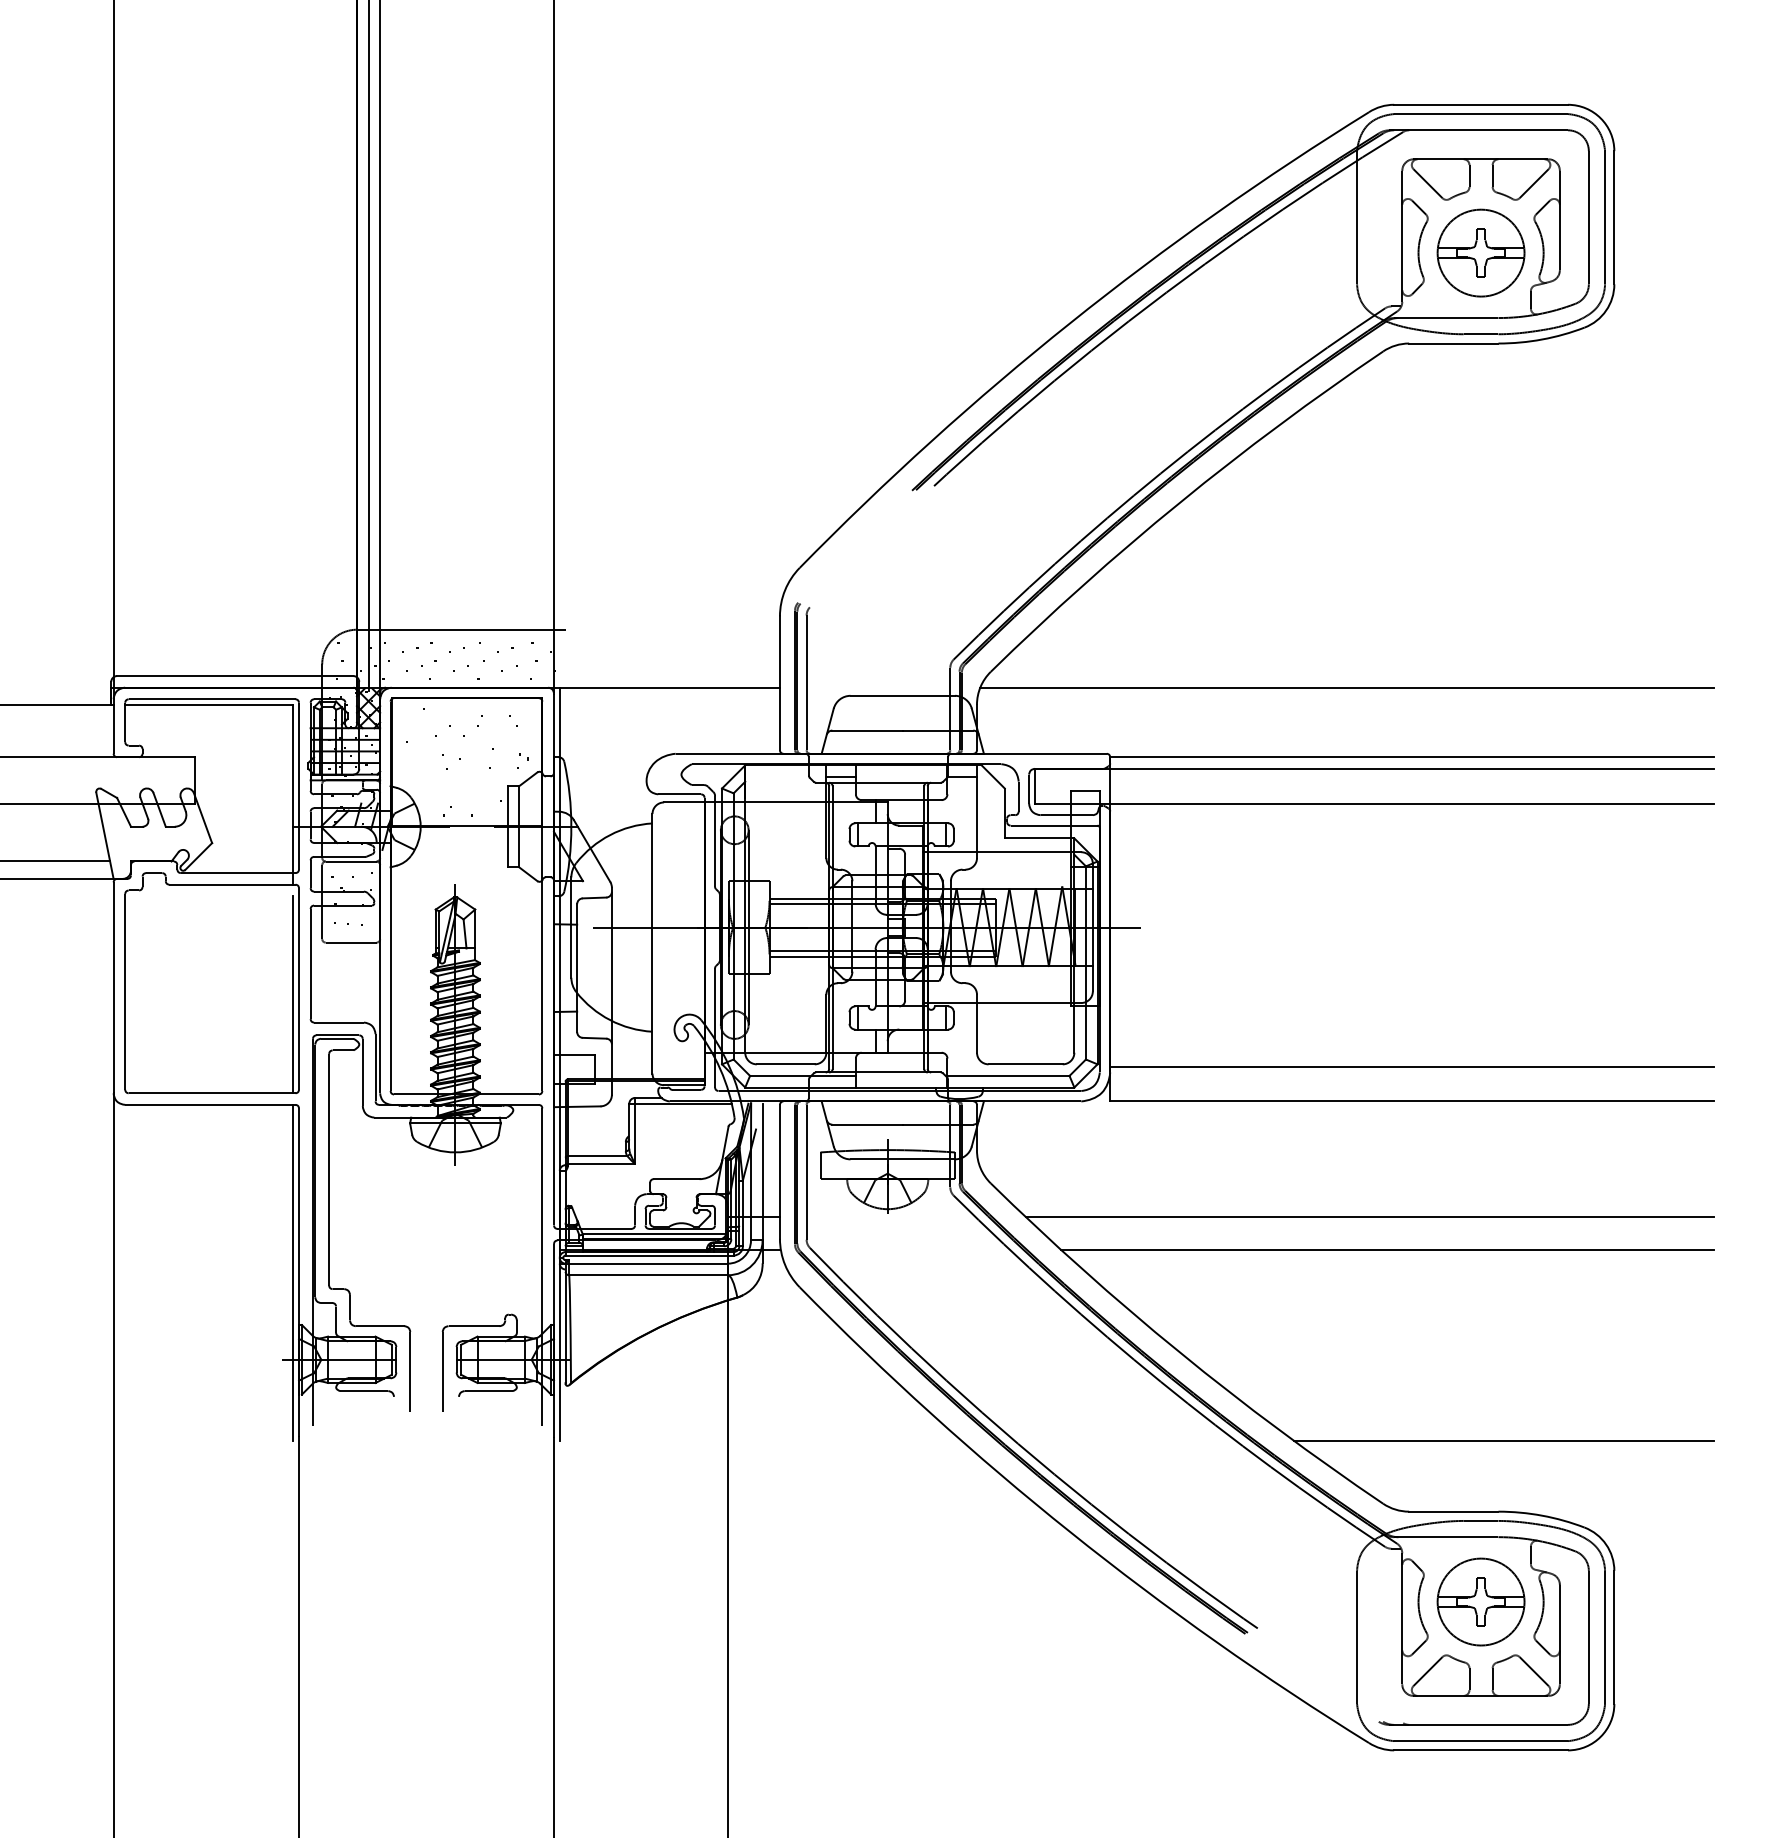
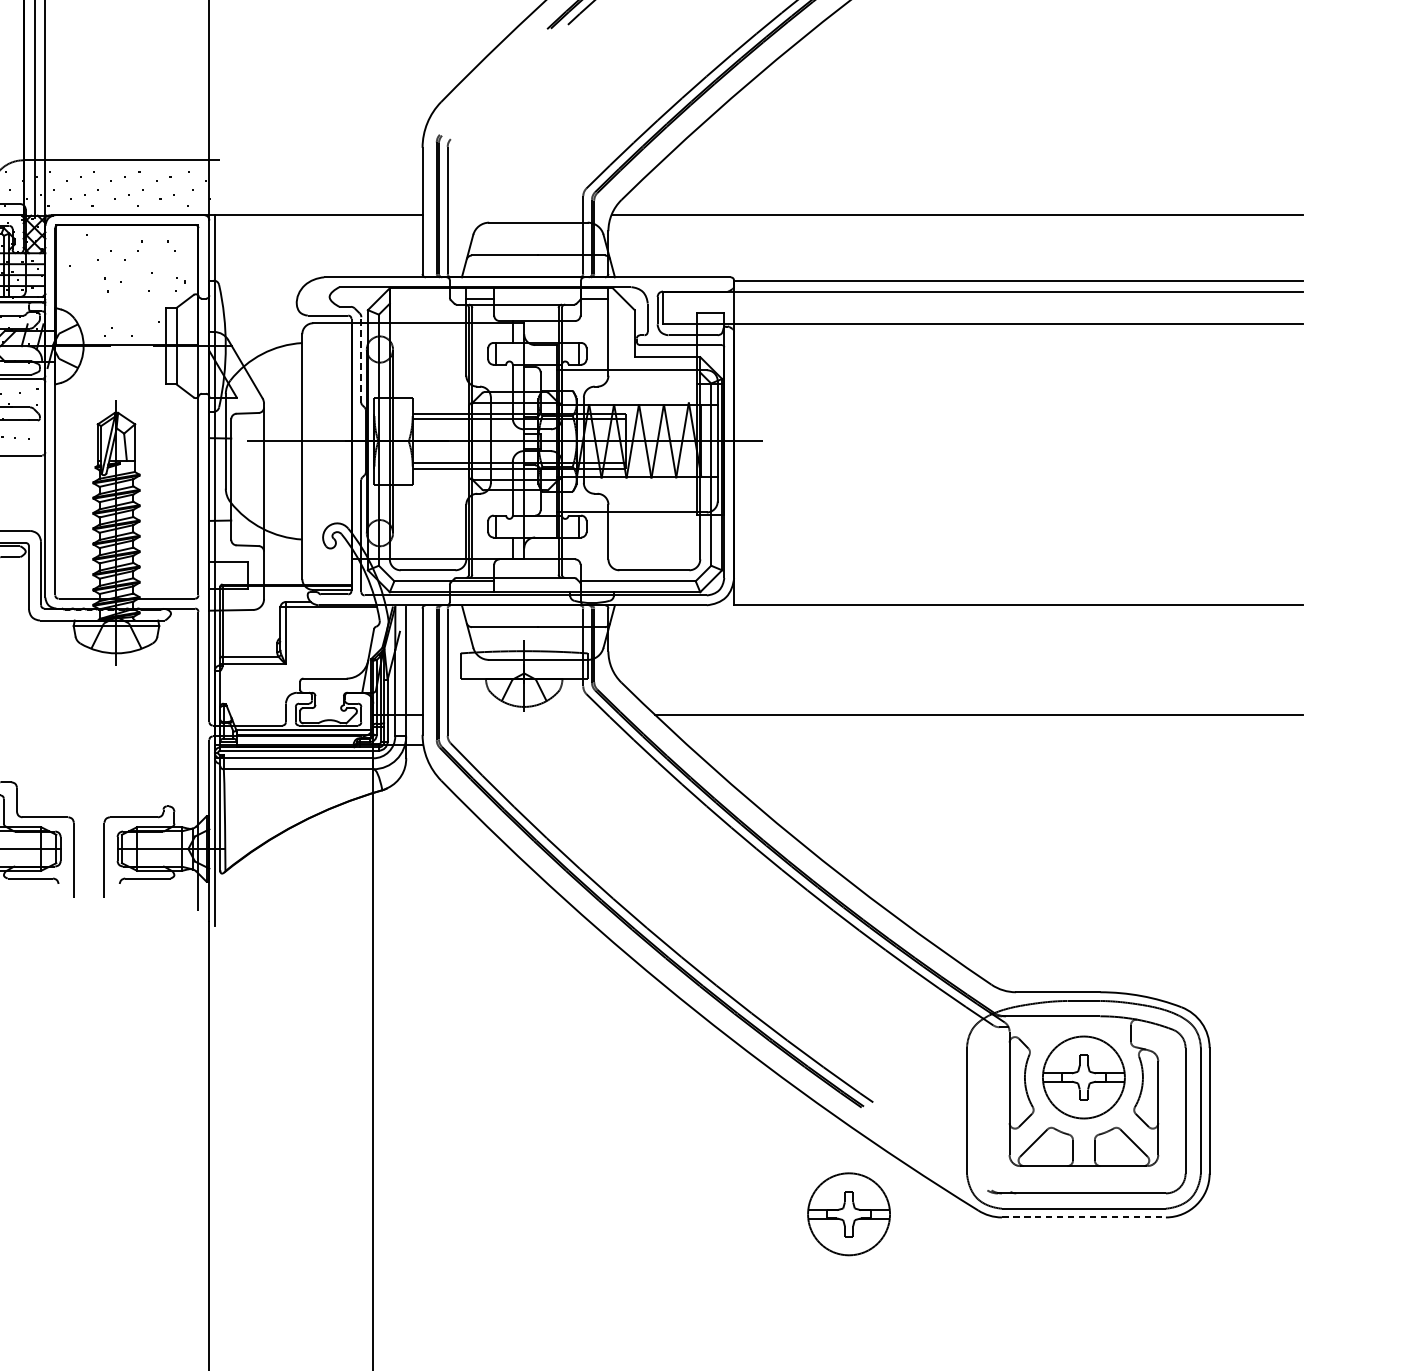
line: (715, 840) -> (361, 359), solid -> dashed
line: (1411, 1066) -> (1018, 572), removed
line: (1386, 1249) -> (994, 744), removed
line: (1503, 1440) -> (1105, 925), removed
part: (1231, 1746) -> (848, 1213), added
line: (1481, 1750) -> (1084, 1217), solid -> dashed

